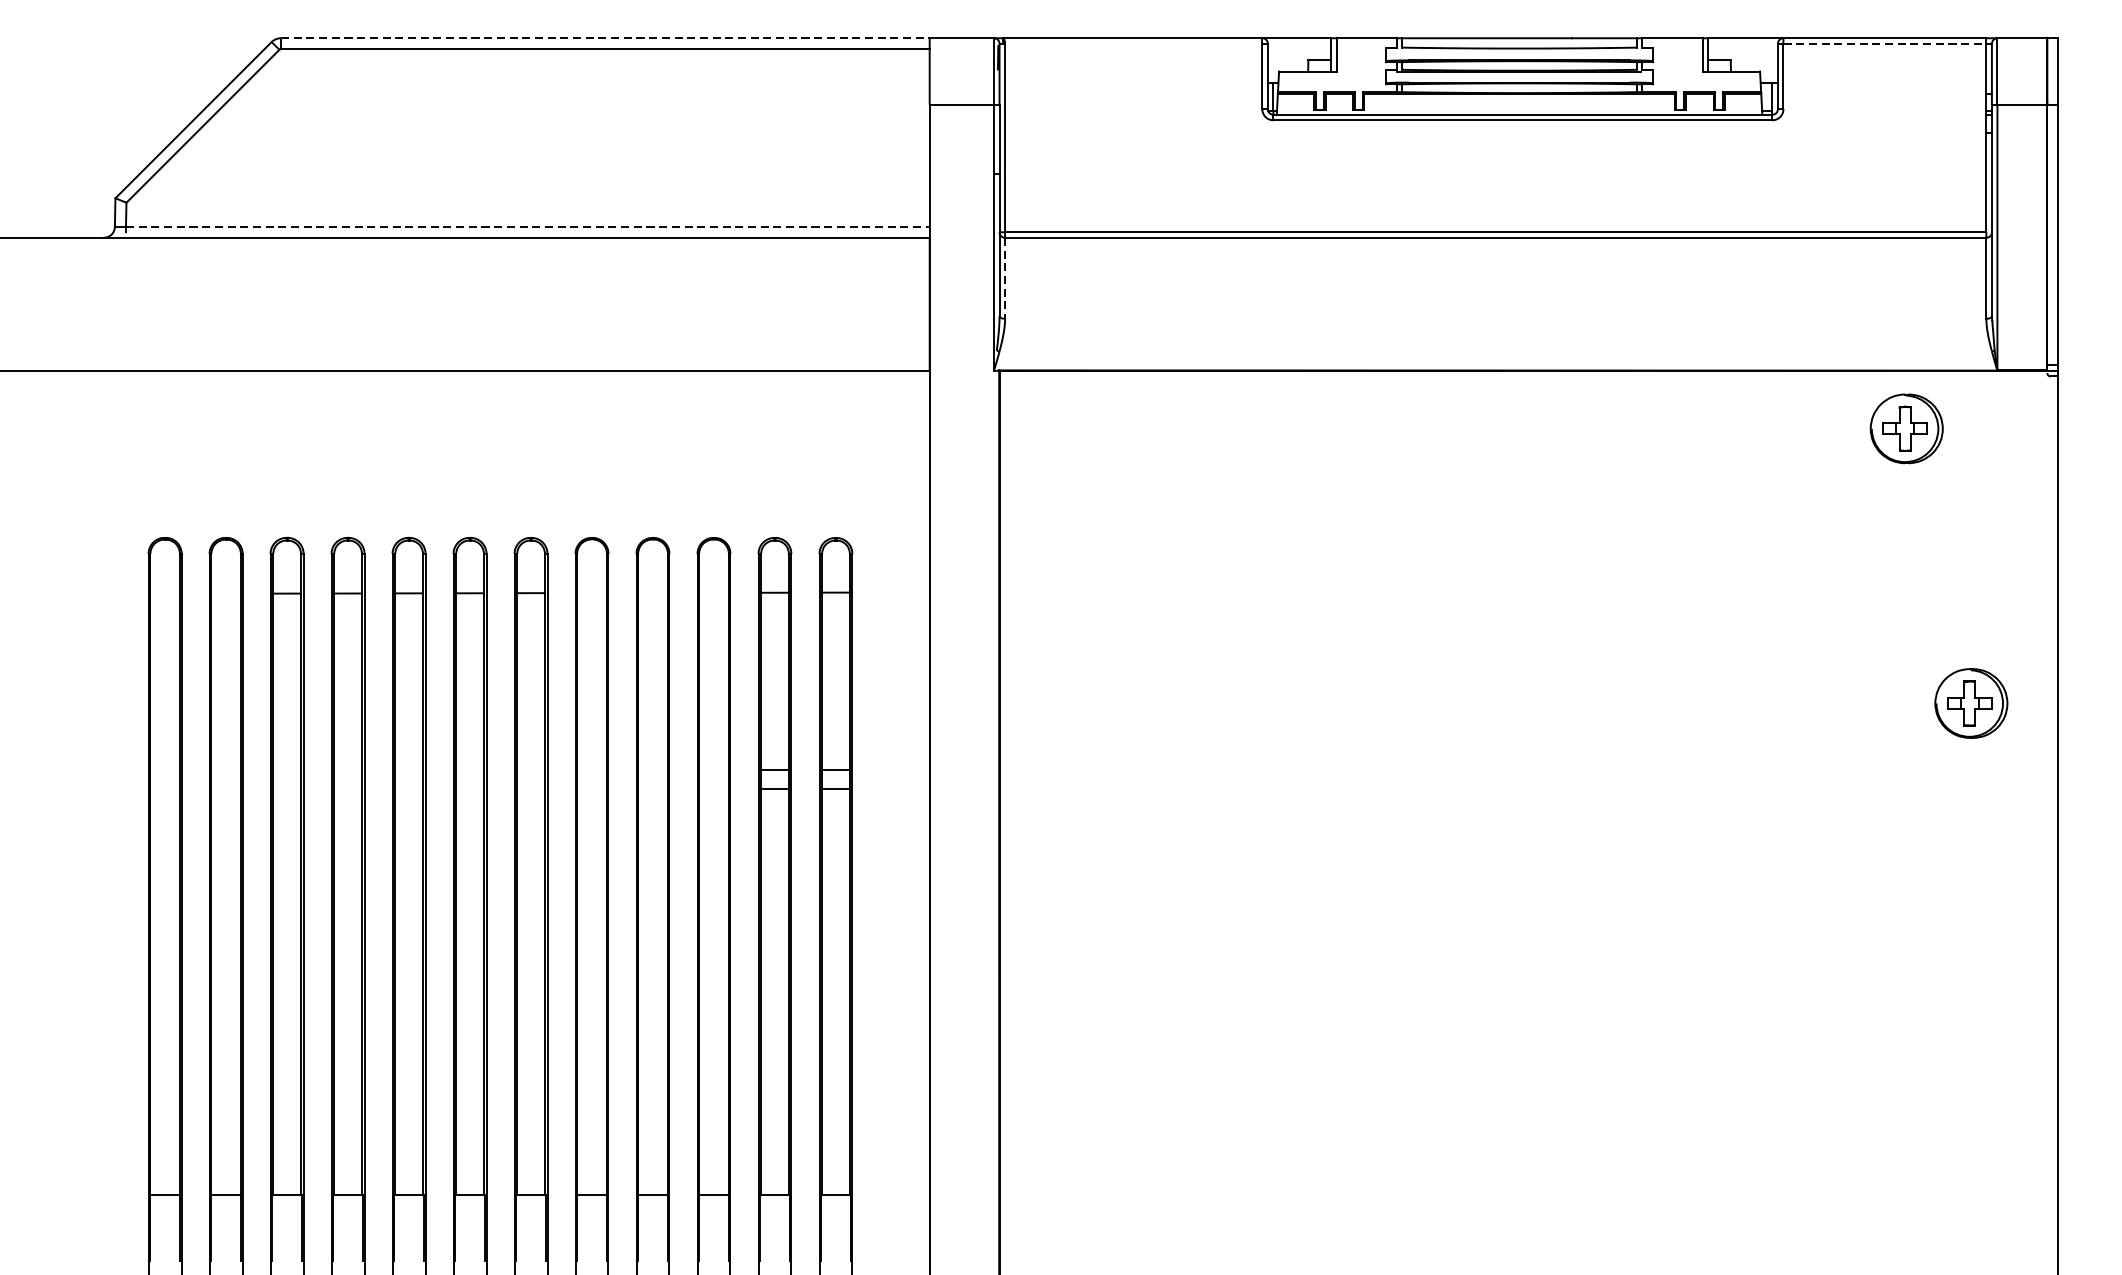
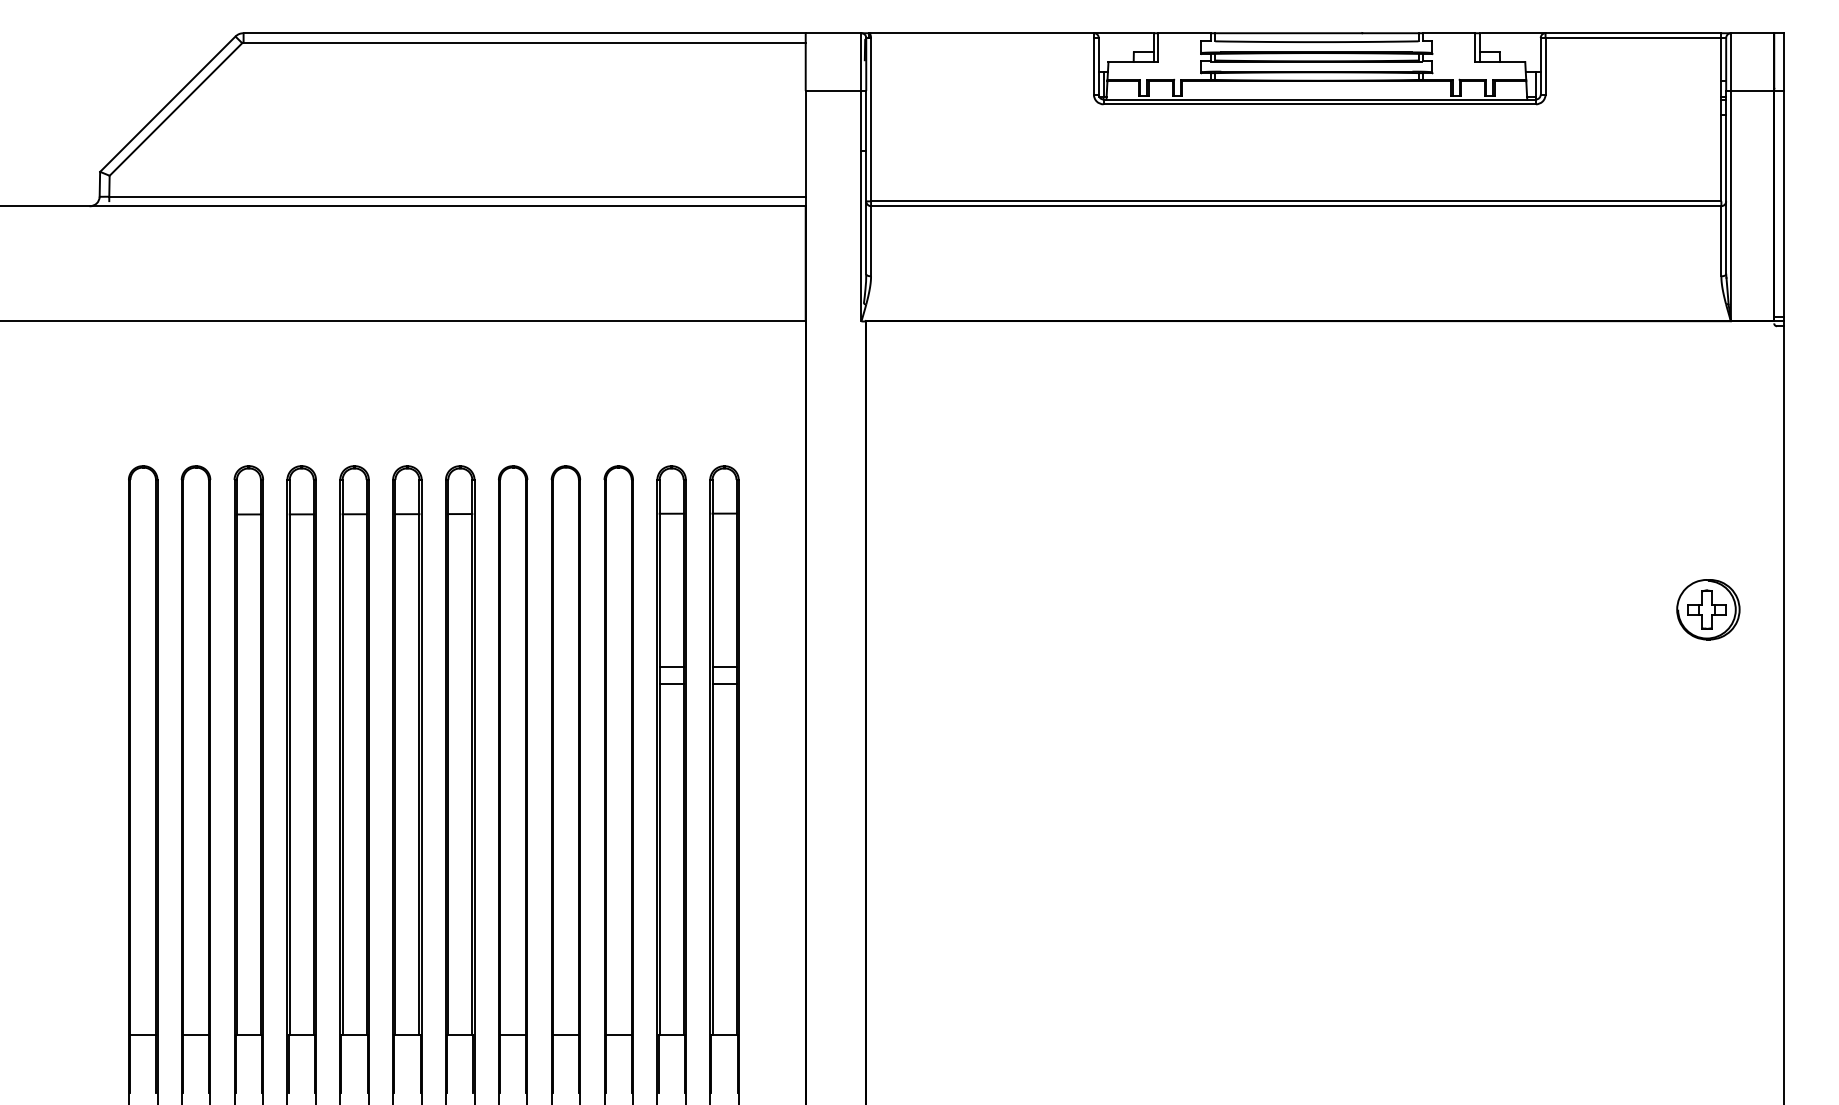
line: (606, 38) -> (525, 33), dashed -> solid
line: (1884, 44) -> (1633, 38), dashed -> solid
line: (529, 226) -> (458, 196), dashed -> solid
line: (1005, 278) -> (871, 241), dashed -> solid
part: (1906, 428) -> (1652, 371), removed

